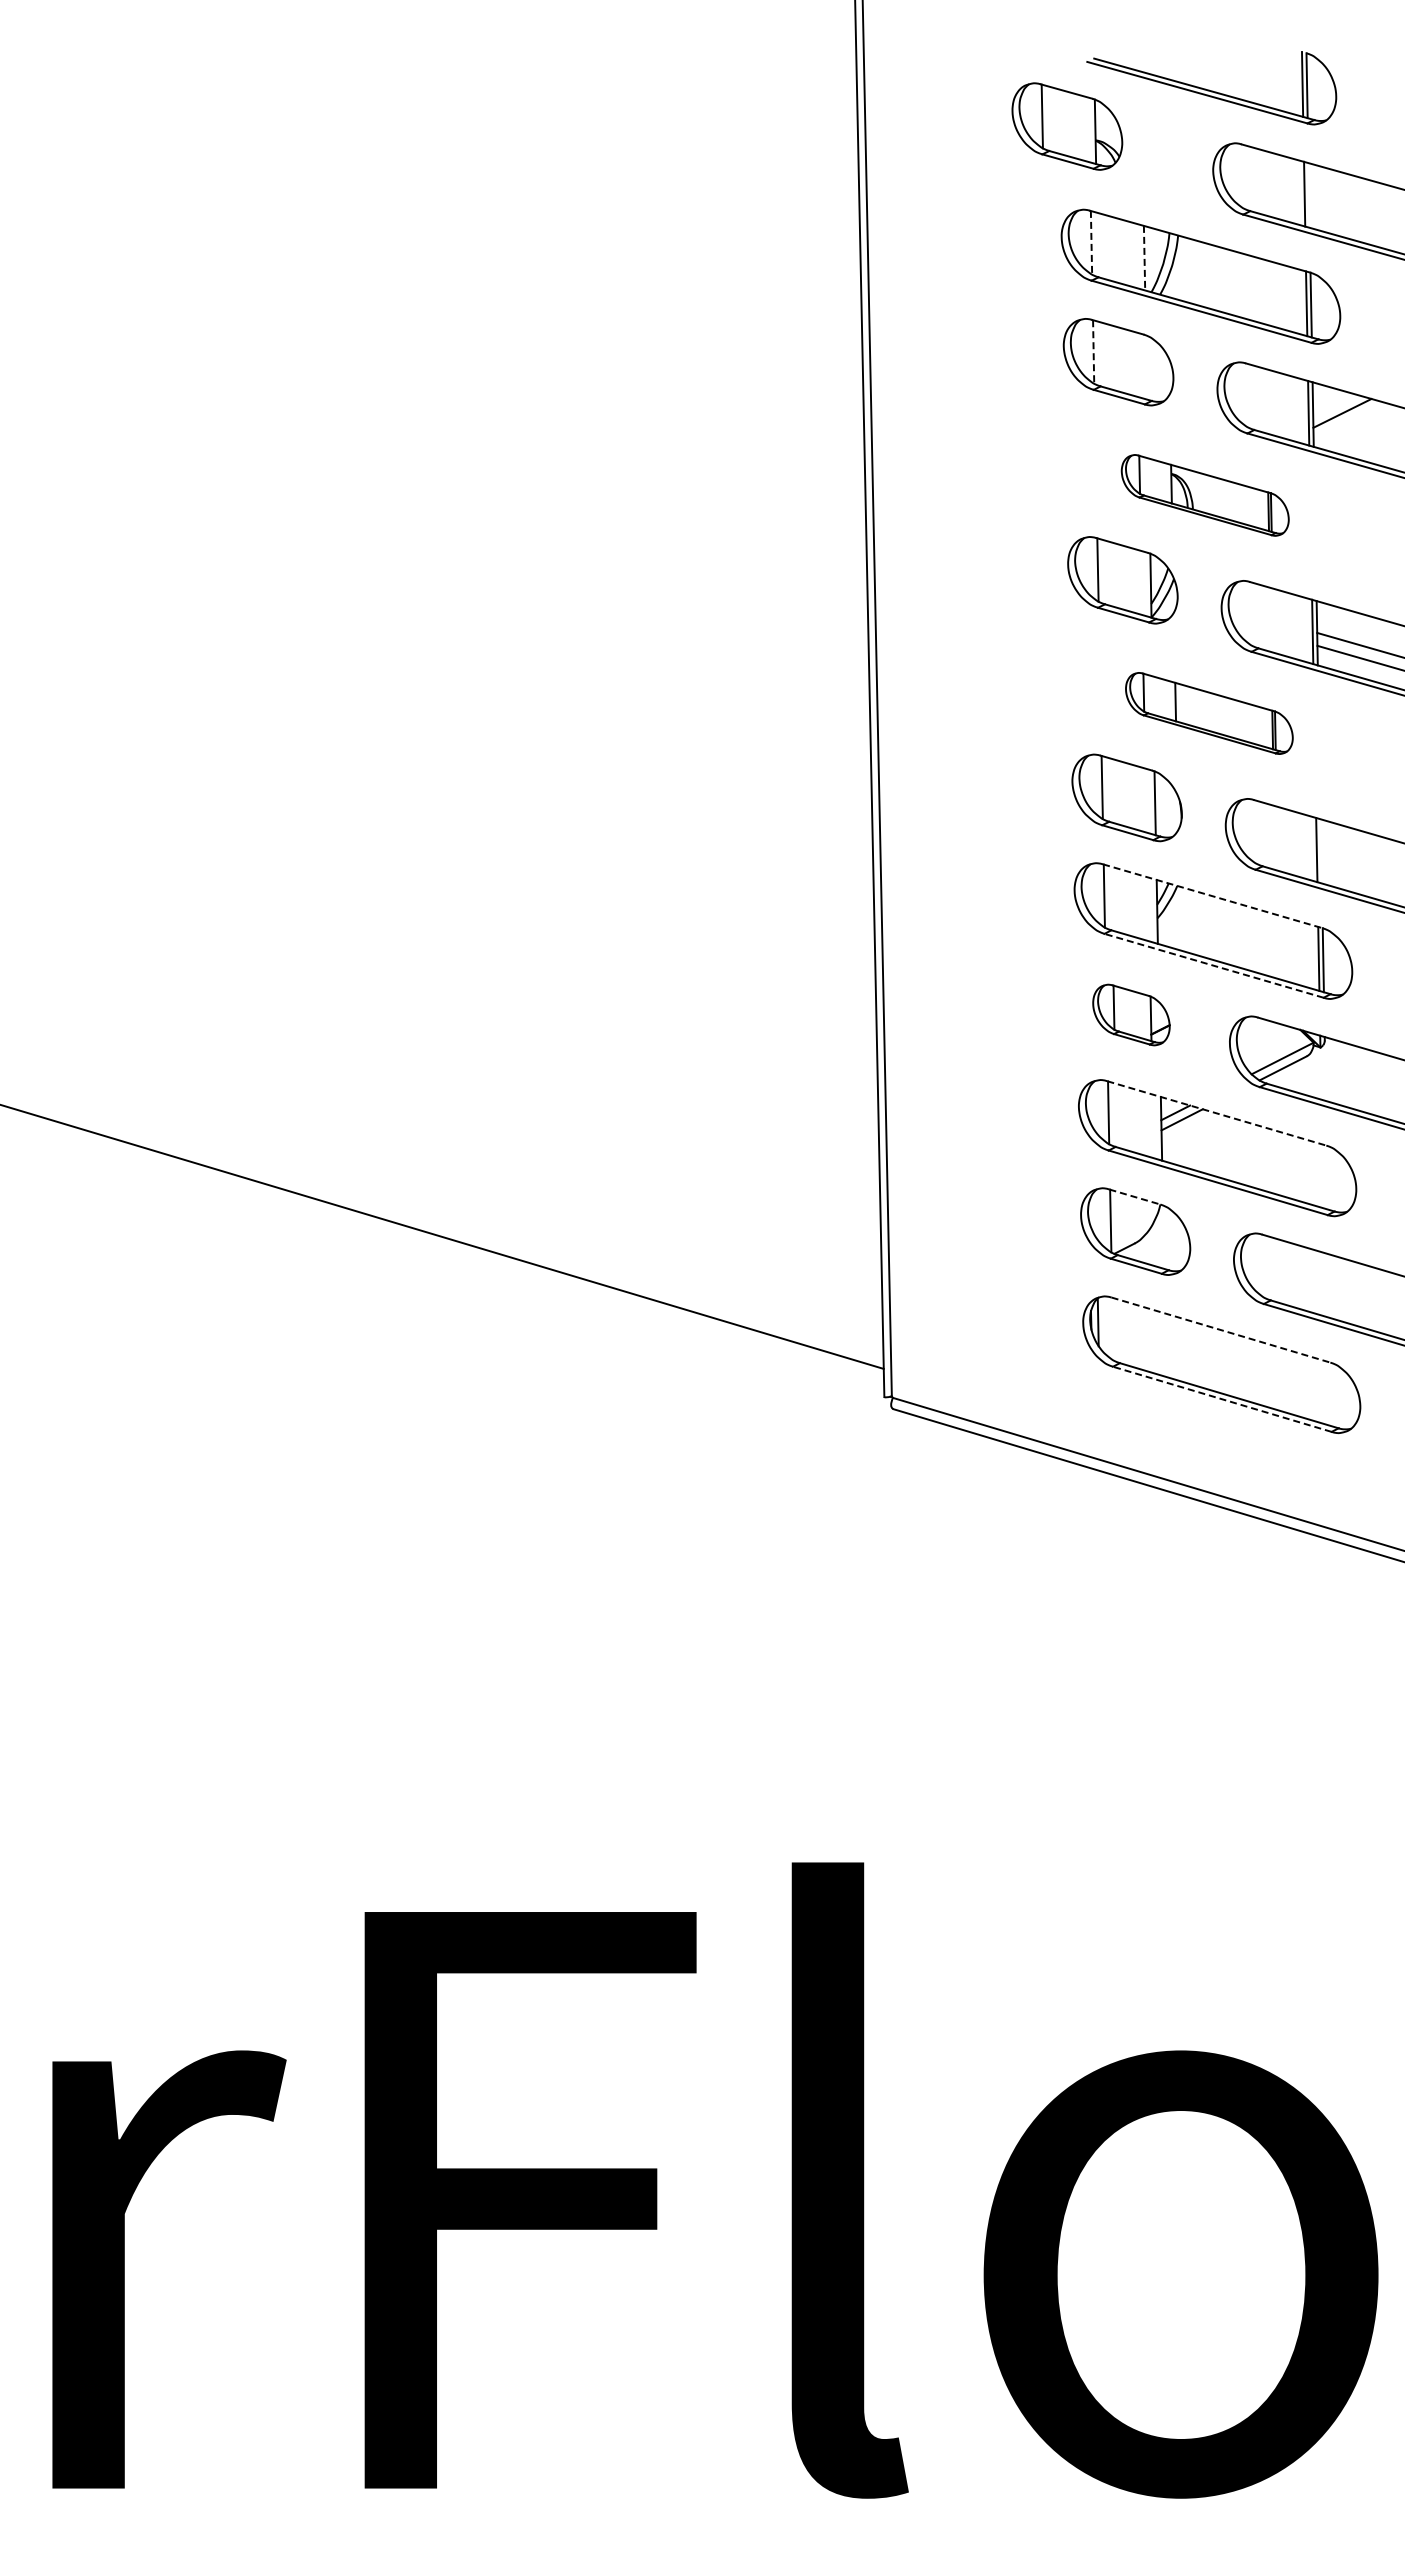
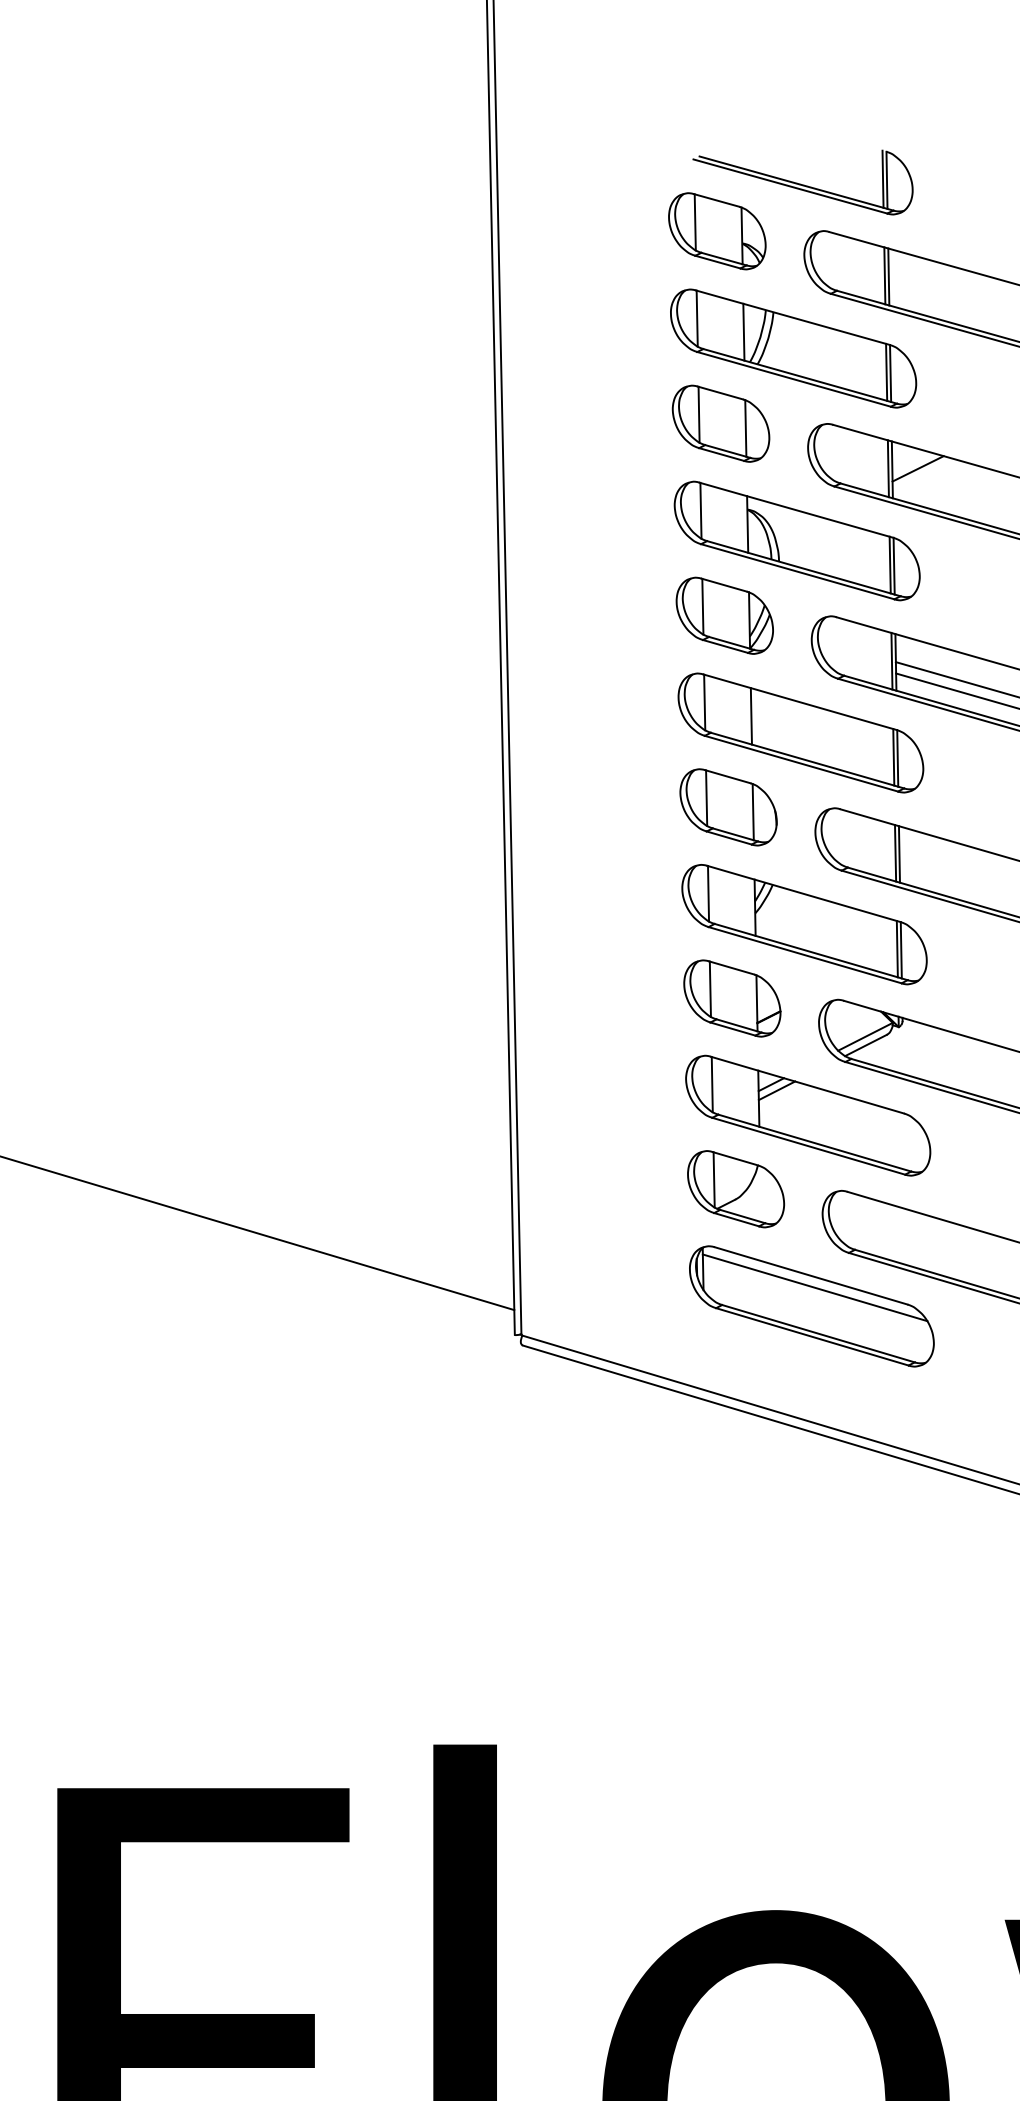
part: (1067, 126) -> (717, 231), moved
line: (1308, 195) -> (888, 277), added
line: (1091, 242) -> (697, 318), dashed -> solid
line: (1144, 258) -> (743, 332), dashed -> solid
line: (1093, 352) -> (698, 415), dashed -> solid
line: (1146, 367) -> (745, 428), added
part: (1205, 495) -> (797, 541), size x1.67
part: (1209, 713) -> (801, 733), size x1.67
line: (1320, 851) -> (898, 854), added
line: (1213, 896) -> (804, 894), dashed -> solid
line: (1213, 965) -> (804, 954), dashed -> solid
part: (1131, 1014) -> (732, 998), size x1.43
line: (1217, 1113) -> (808, 1085), dashed -> solid
line: (1134, 1197) -> (735, 1159), dashed -> solid
line: (1221, 1330) -> (811, 1276), dashed -> solid
line: (1224, 1343) -> (814, 1287), added
line: (1221, 1399) -> (811, 1337), dashed -> solid

